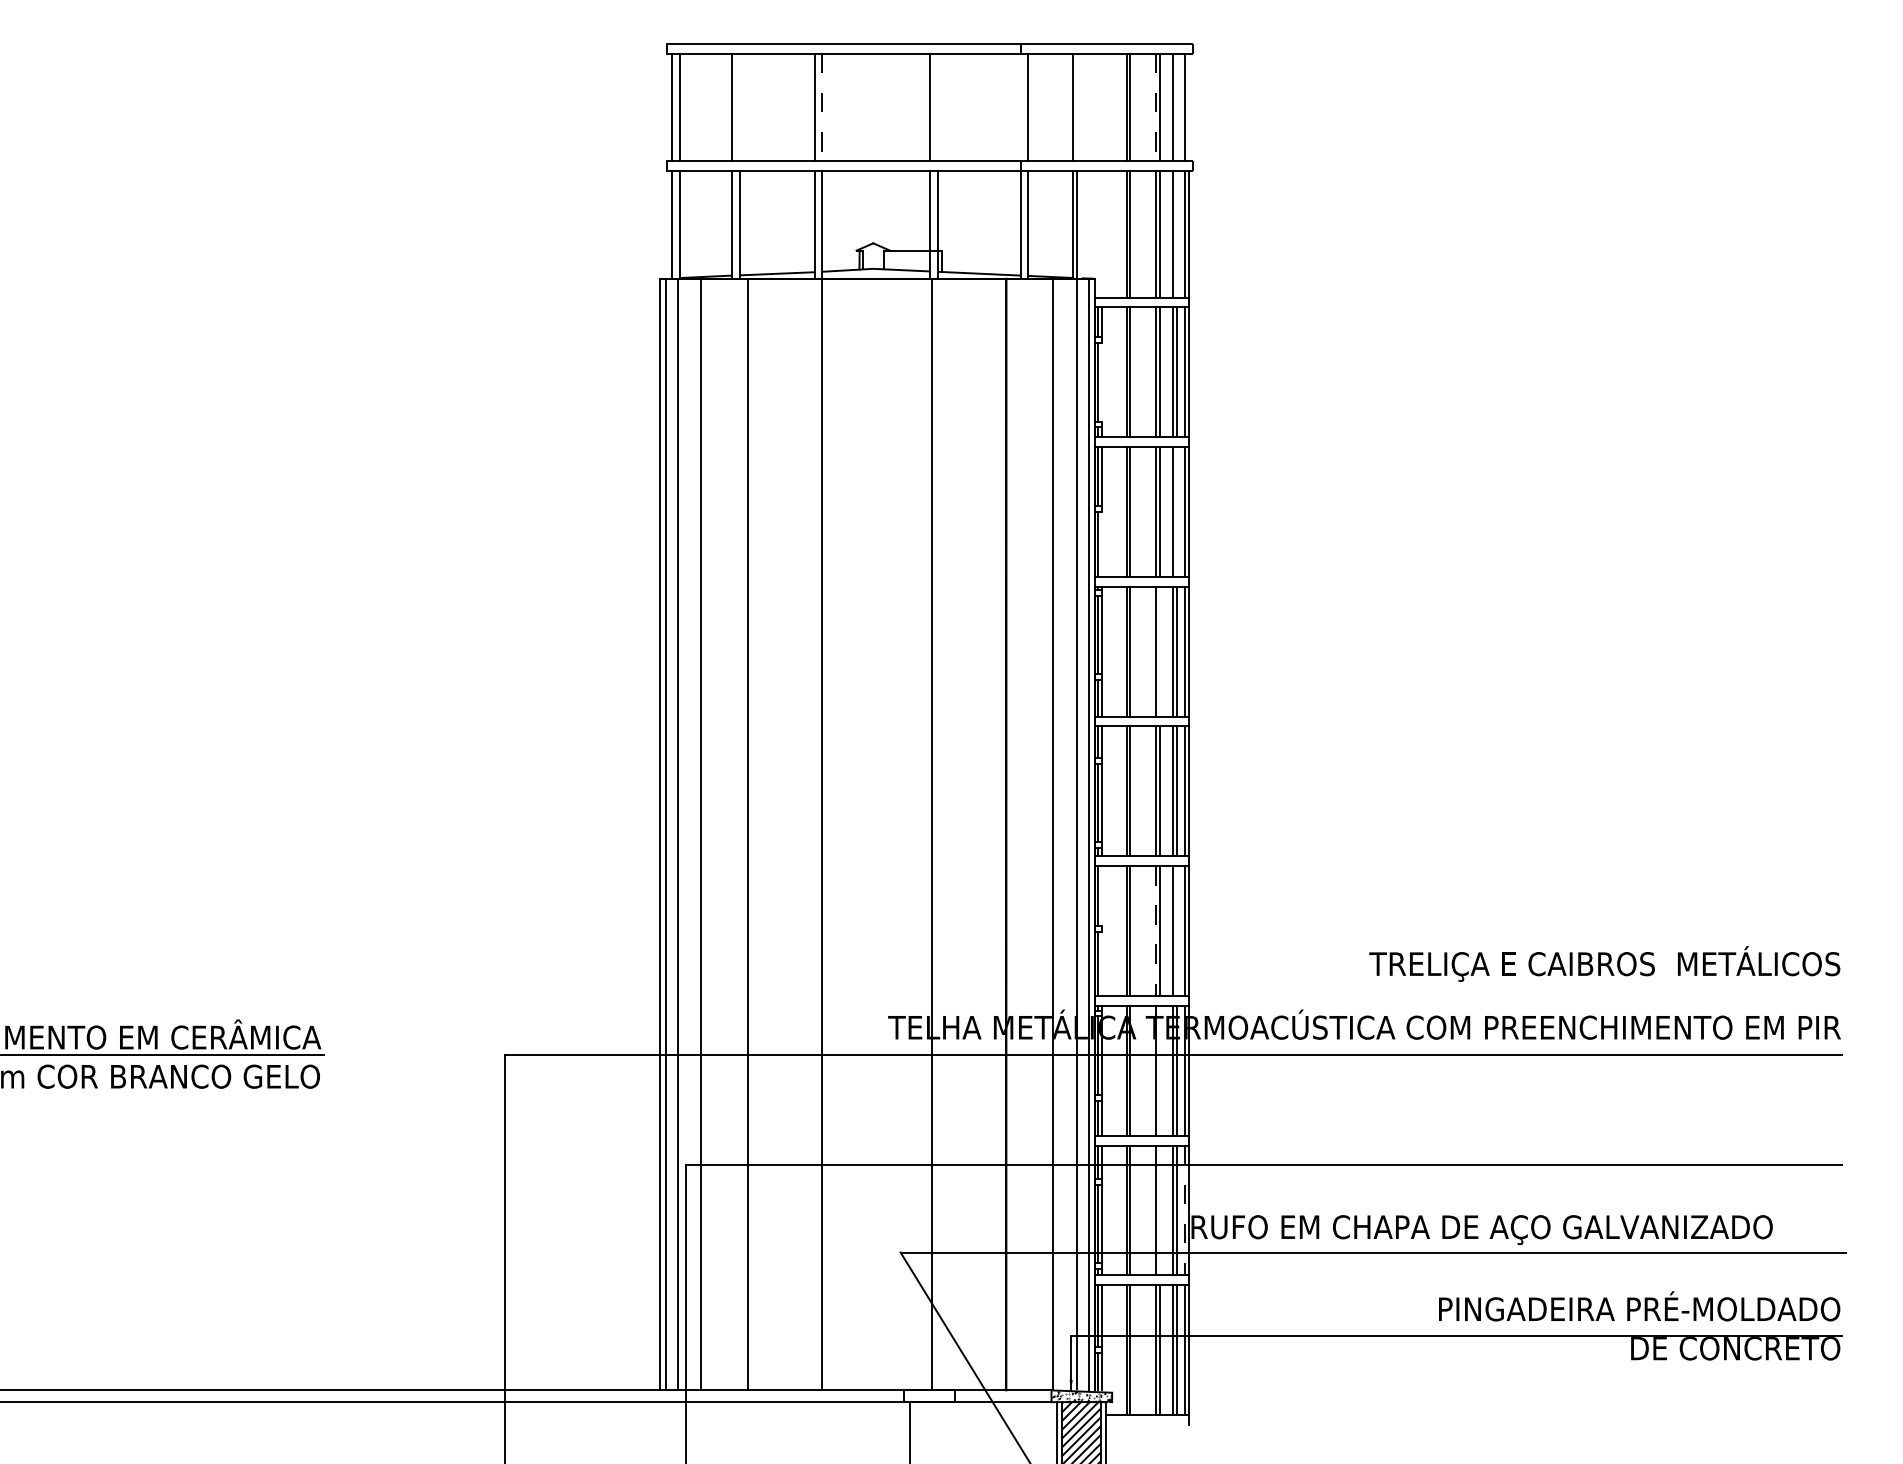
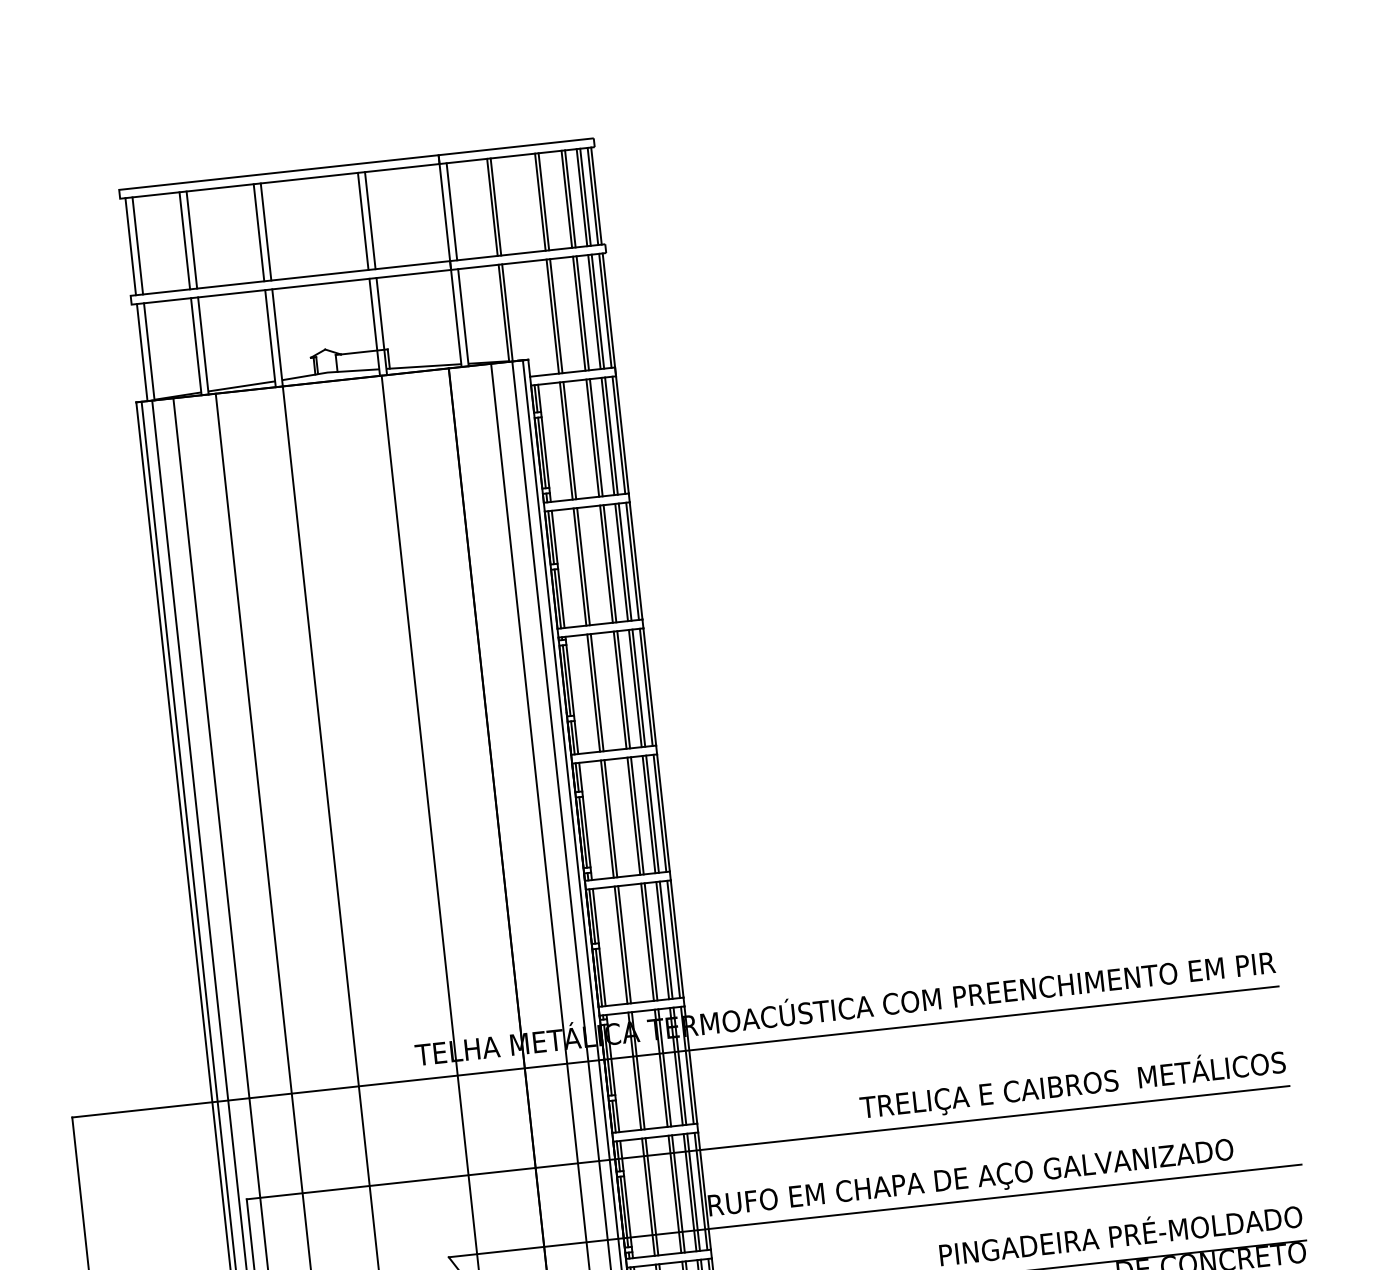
line: (740, 107) -> (192, 240), added
line: (822, 107) -> (266, 231), dashed -> solid
line: (937, 107) -> (369, 220), added
line: (1020, 107) -> (444, 212), added
line: (1077, 107) -> (496, 206), added
line: (1155, 107) -> (566, 199), dashed -> solid
line: (1176, 107) -> (585, 197), added
line: (1188, 107) -> (596, 196), added
line: (1176, 234) -> (597, 311), added
line: (1102, 382) -> (545, 452), added
line: (1176, 511) -> (625, 561), added
line: (1102, 543) -> (561, 597), added
line: (1159, 651) -> (623, 689), added
line: (1102, 896) -> (596, 916), added
line: (1155, 931) -> (647, 942), dashed -> solid
line: (1176, 931) -> (666, 940), added
text: (1604, 963) -> (1072, 1084), moved
line: (1102, 964) -> (602, 977), added
line: (1159, 1070) -> (664, 1067), added
line: (1159, 1210) -> (678, 1193), added
line: (1184, 1210) -> (700, 1191), dashed -> solid

